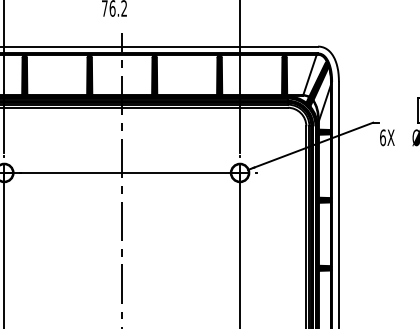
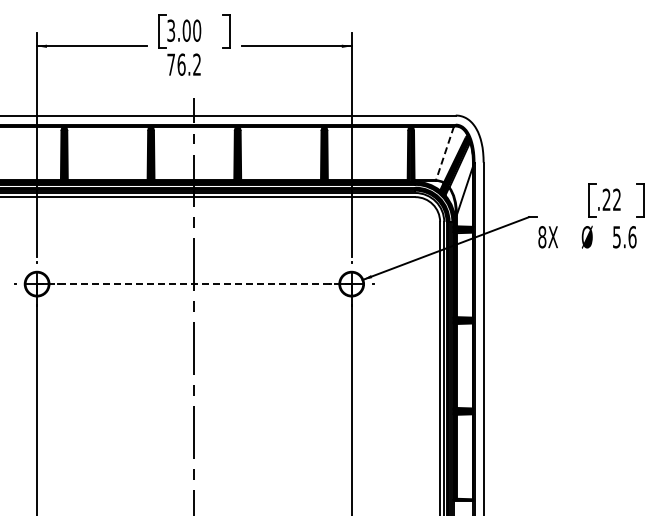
line: (309, 75) -> (444, 153), solid -> dashed
text: (383, 138) -> (542, 237), 6X -> 8X
line: (122, 173) -> (194, 284), solid -> dashed

